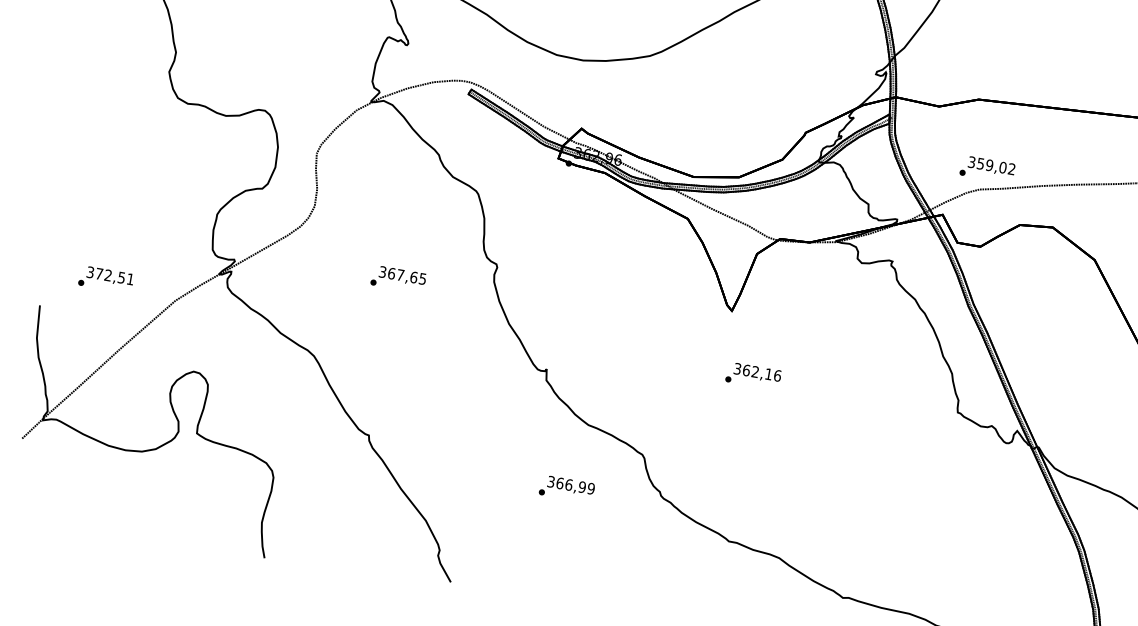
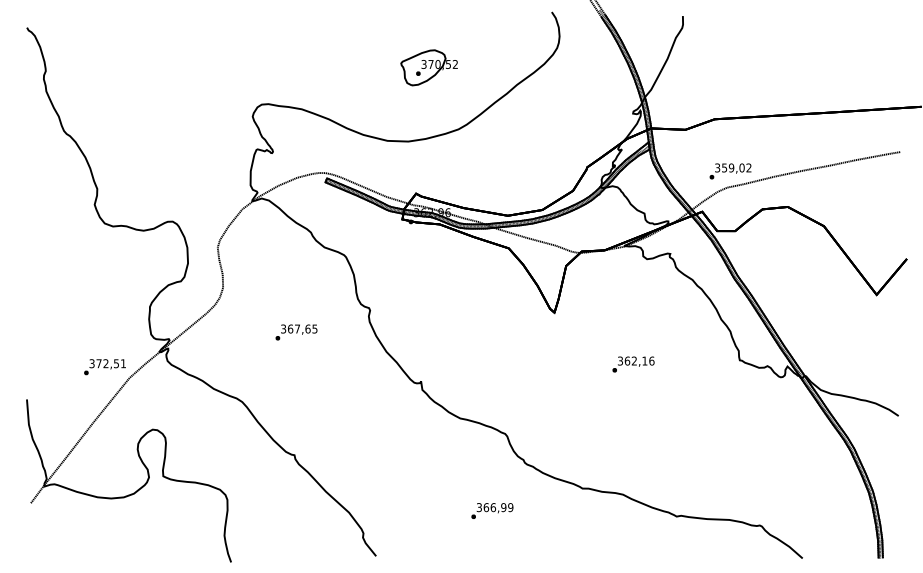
text: (105, 279) -> (104, 367), moved
text: (753, 376) -> (633, 364), moved
text: (567, 488) -> (492, 510), moved

